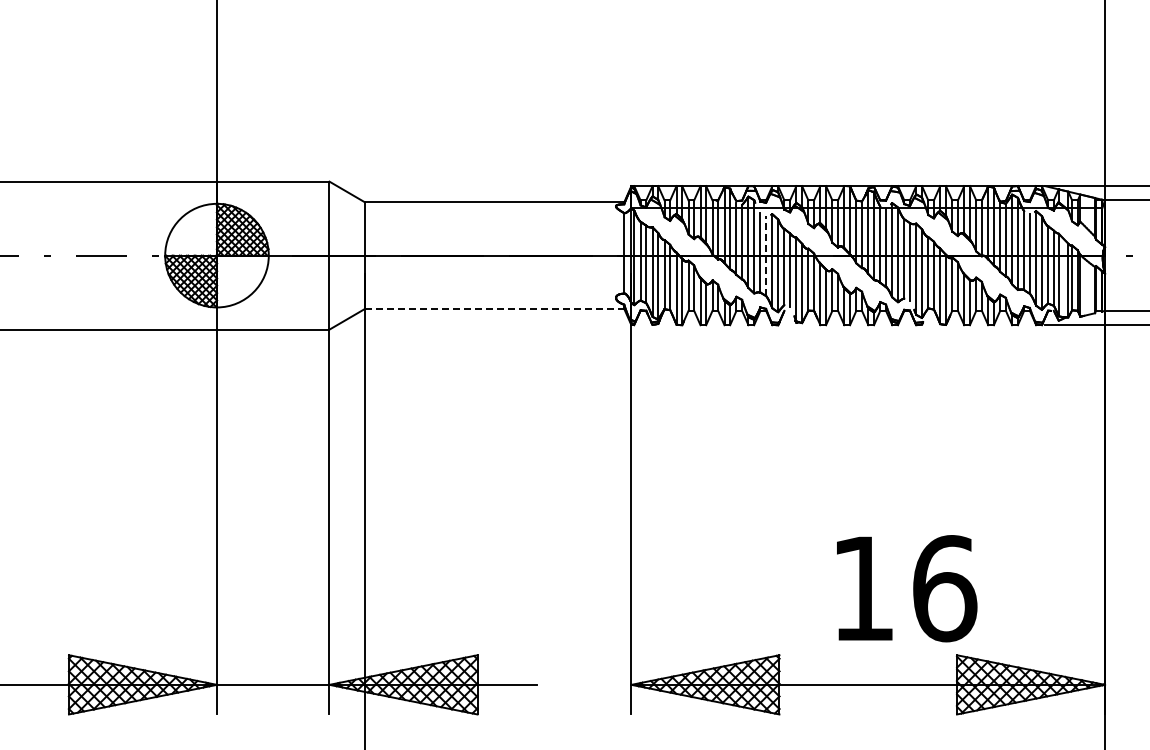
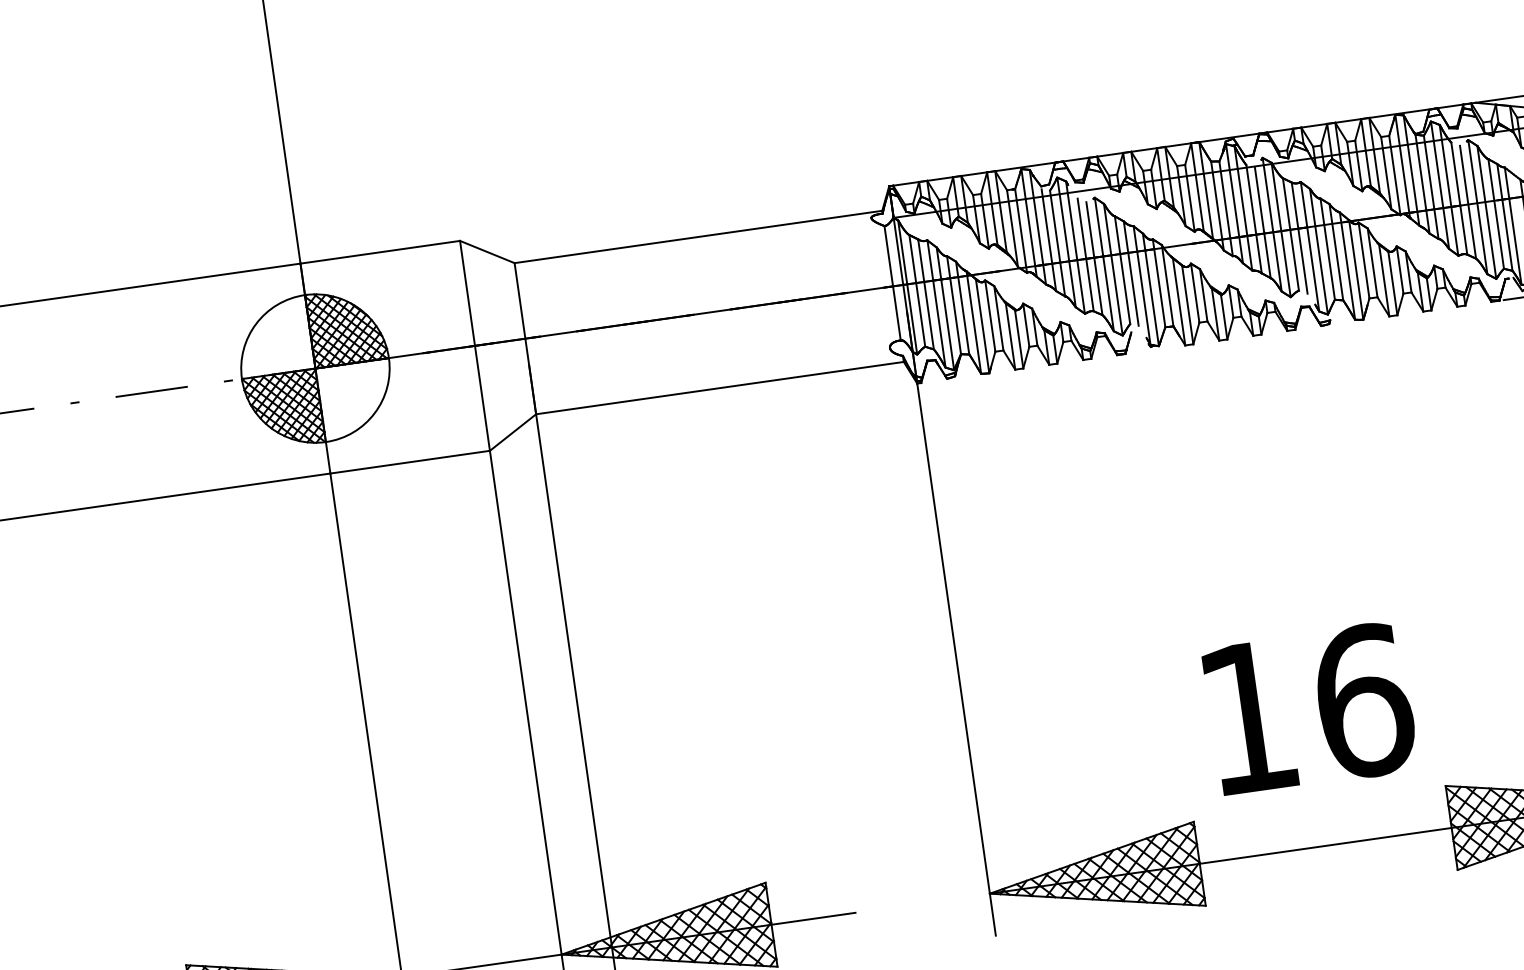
line: (766, 256) -> (1094, 258), dashed -> solid
line: (494, 308) -> (719, 387), dashed -> solid
text: (907, 588) -> (1310, 708), moved

